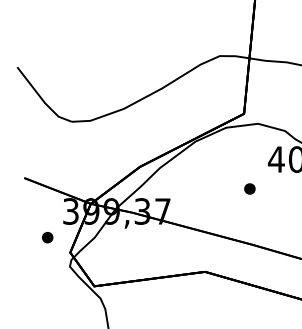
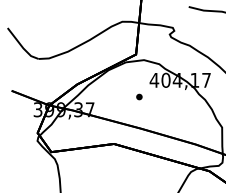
part: (46, 237) -> (24, 124), removed

